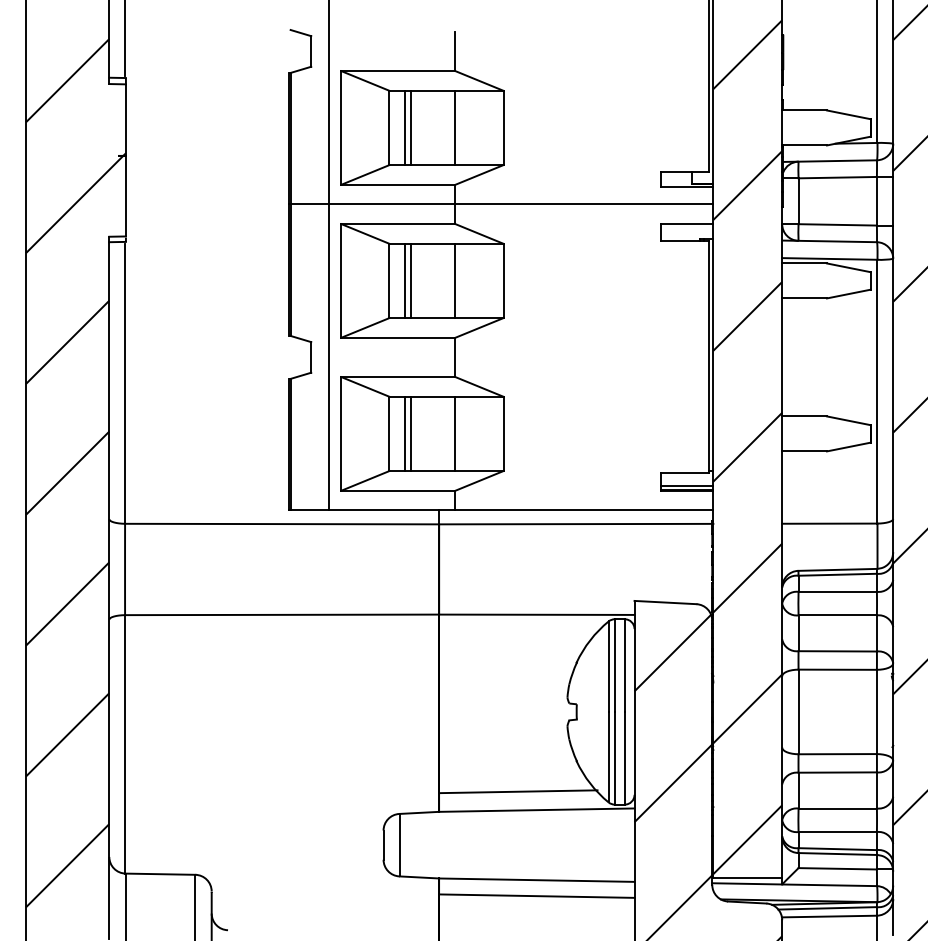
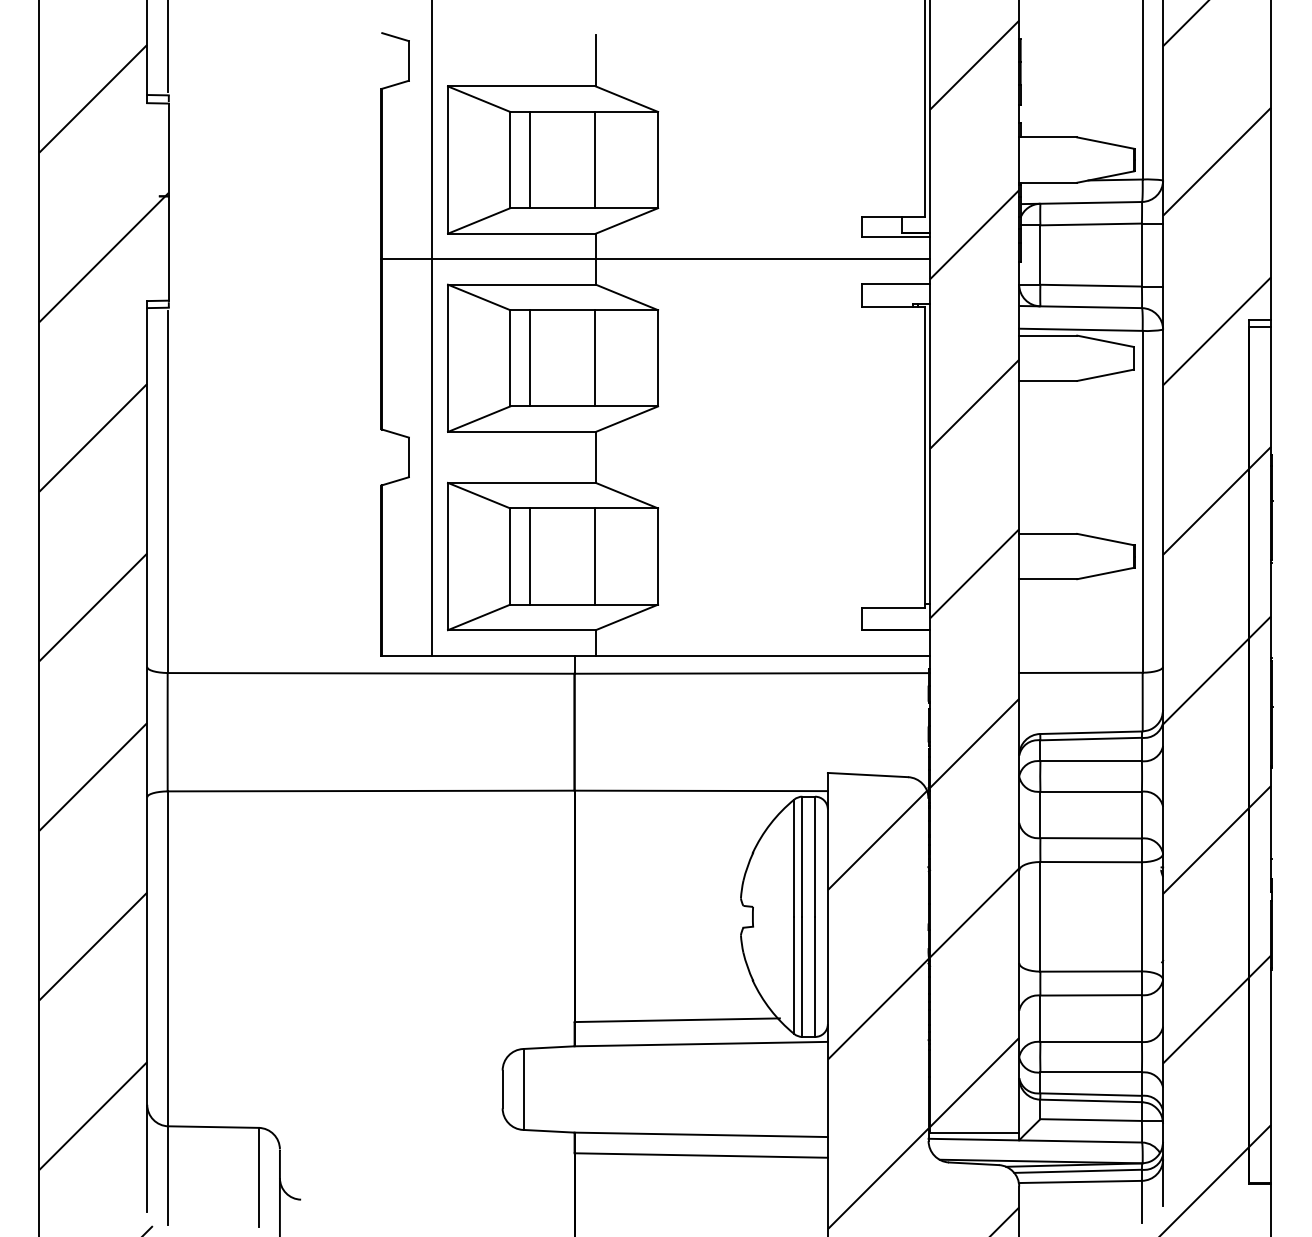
line: (411, 127) -> (538, 159), removed
line: (411, 281) -> (538, 358), removed
line: (411, 433) -> (538, 556), removed
line: (687, 485) -> (896, 623), removed

